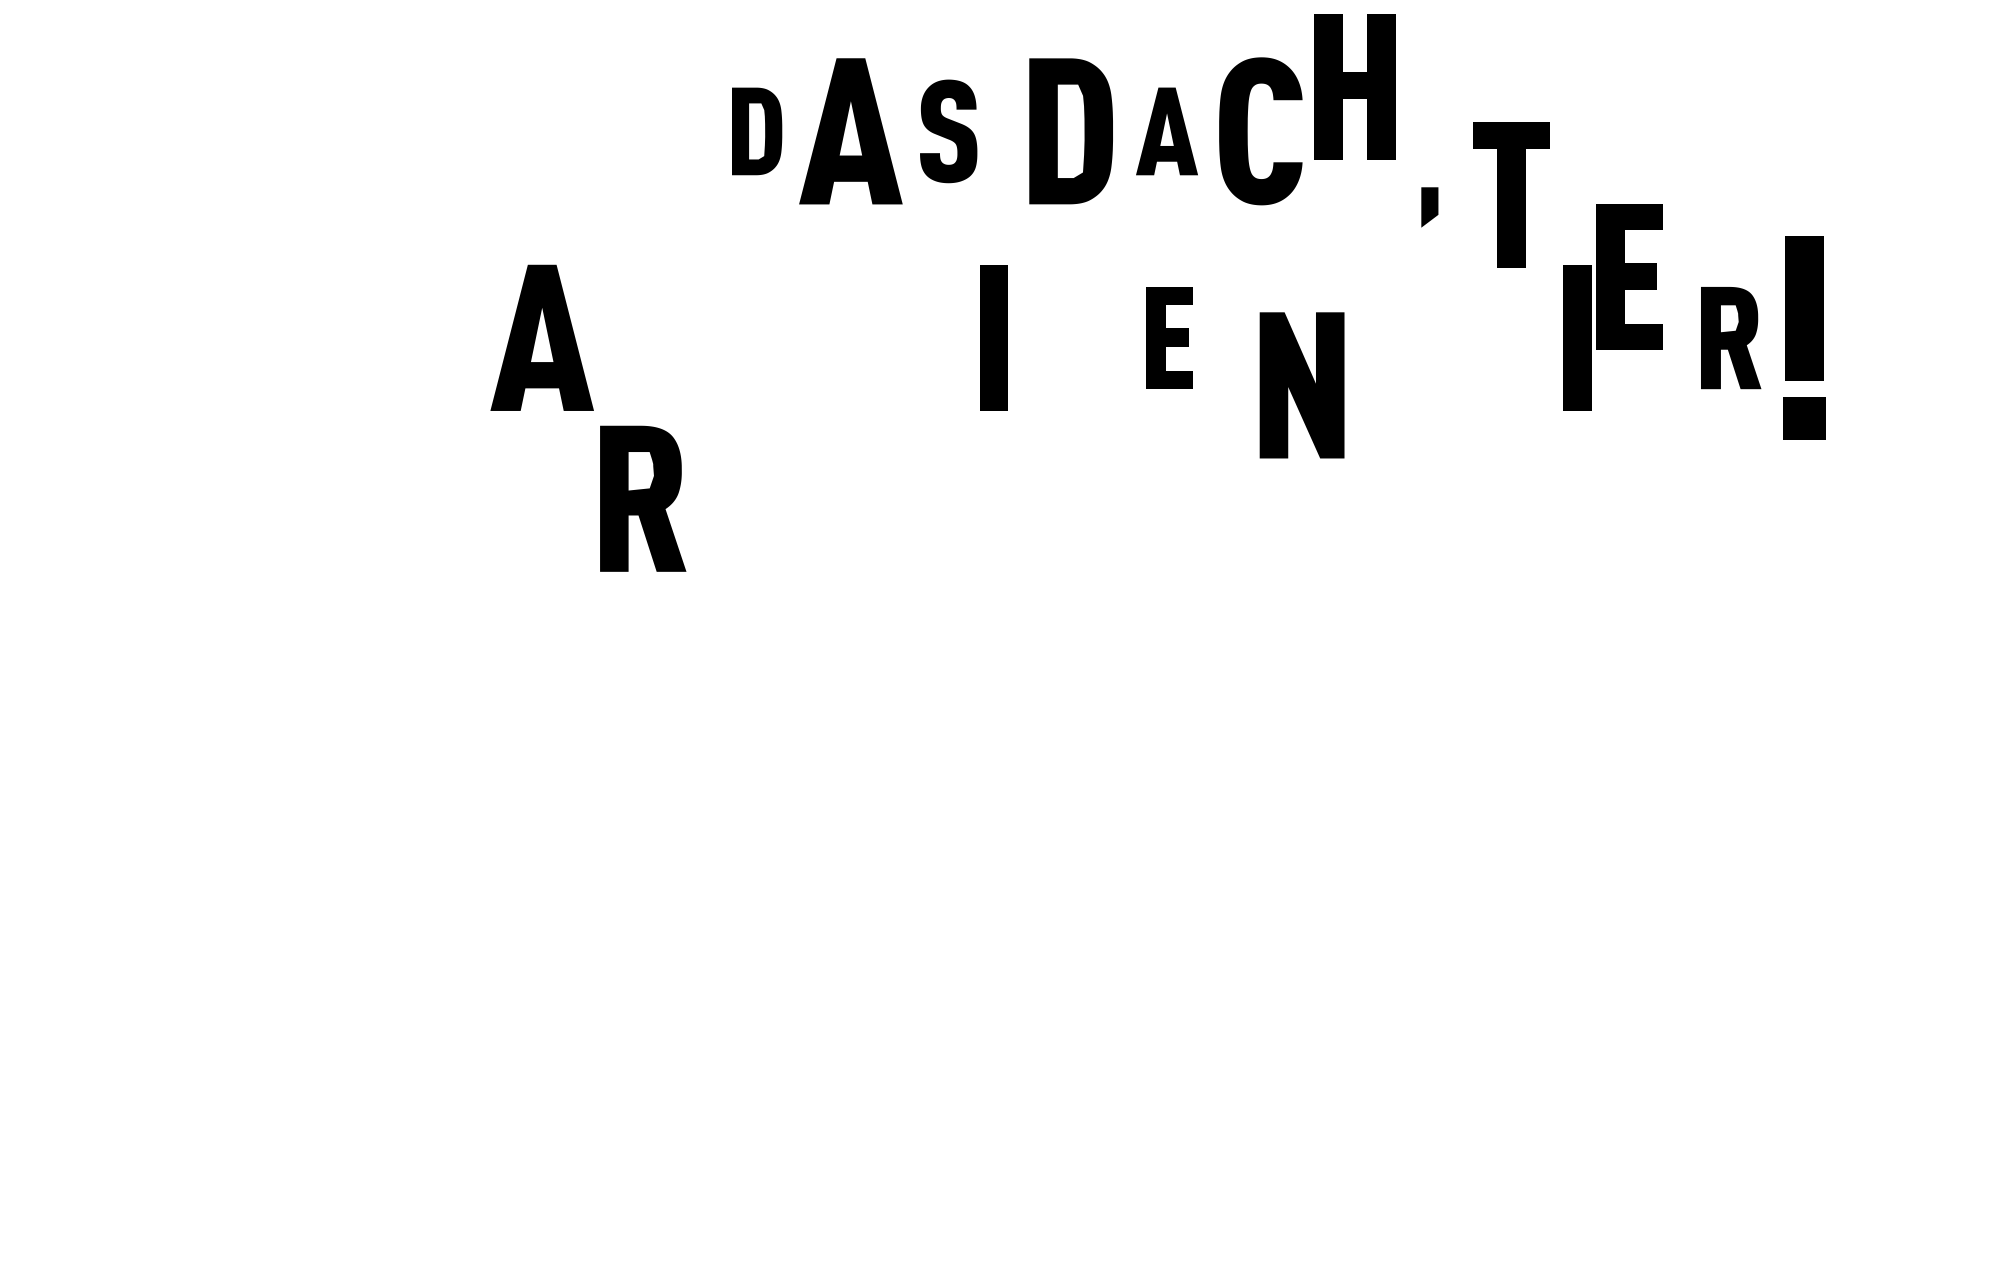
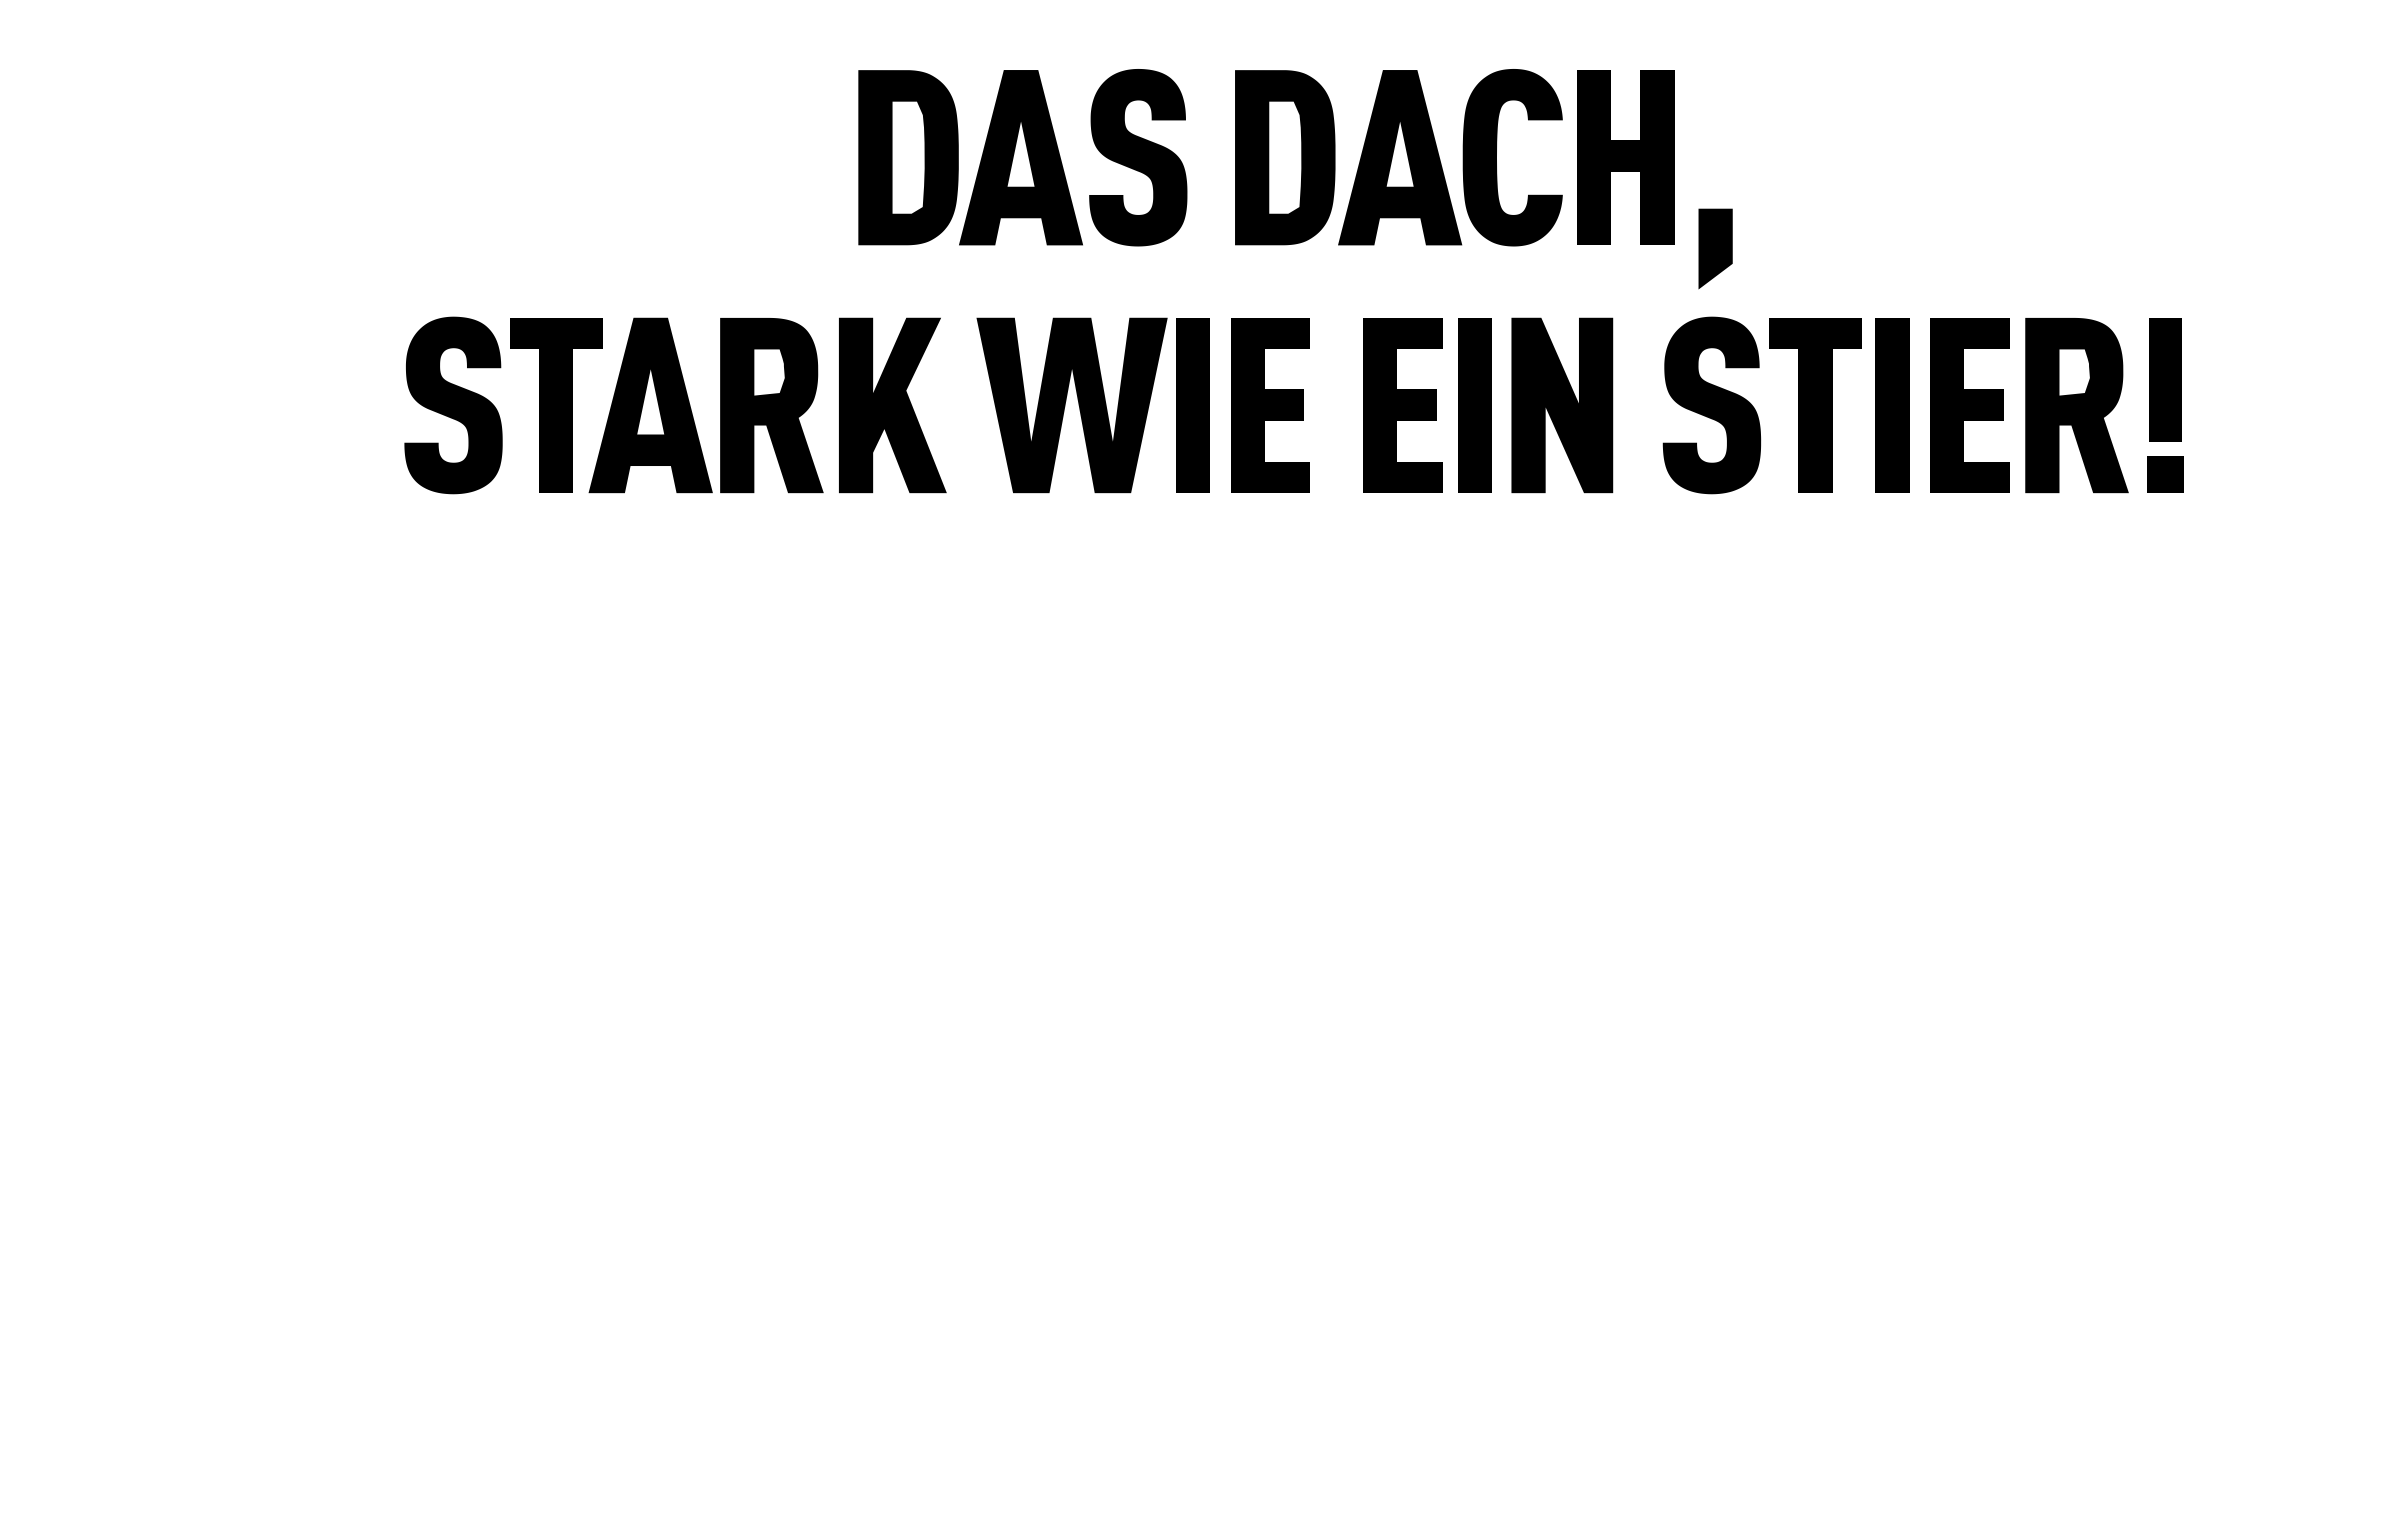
part: (1354, 86) -> (1625, 157), moved
part: (757, 131) -> (908, 157), size x1.67
part: (948, 131) -> (1138, 157), size x1.43
part: (1167, 131) -> (1400, 157), size x1.67
part: (1511, 195) -> (1815, 405), moved
part: (1429, 207) -> (1715, 248), size x1.67
part: (1629, 277) -> (1969, 405), moved
fill: (377, 337) -> (453, 405), added
fill: (462, 337) -> (555, 405), added
fill: (743, 337) -> (892, 405), added
fill: (892, 337) -> (1071, 405), added
fill: (1058, 337) -> (1270, 405), added
part: (1168, 337) -> (1402, 405), size x1.43
fill: (1228, 337) -> (1474, 405), added
fill: (1426, 337) -> (1711, 405), added
part: (1730, 337) -> (2076, 405), size x1.43
part: (1804, 337) -> (2165, 405), size x0.71
part: (1302, 385) -> (1562, 405), moved
part: (642, 498) -> (771, 405), moved

